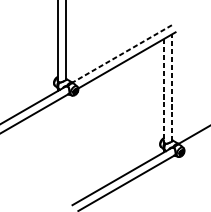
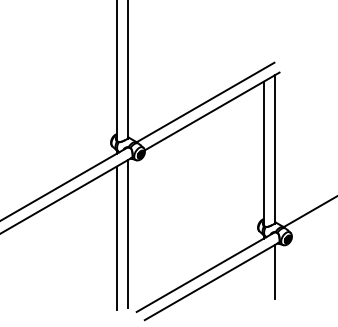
line: (122, 53) -> (205, 102), dashed -> solid
line: (171, 87) -> (274, 148), dashed -> solid
line: (164, 90) -> (263, 153), dashed -> solid
line: (65, 149) -> (127, 234), added
line: (57, 152) -> (116, 238), added
line: (171, 176) -> (274, 272), added

